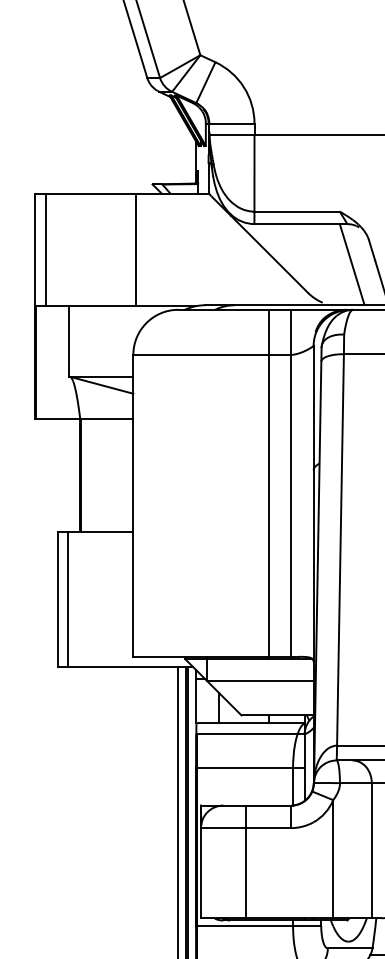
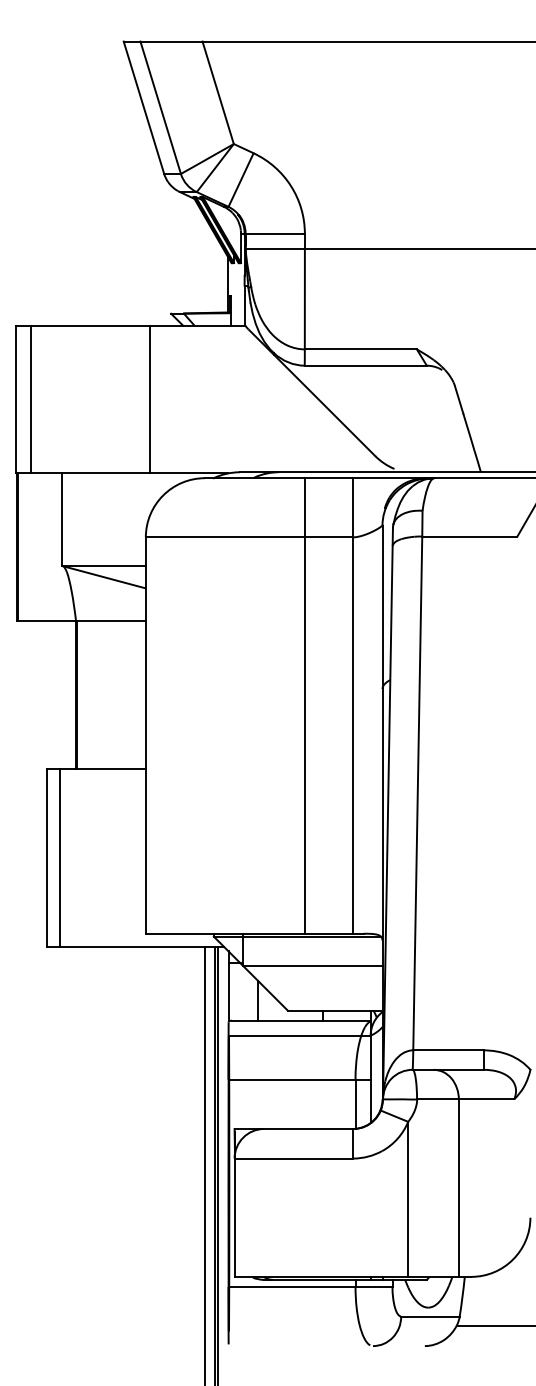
line: (351, 263) -> (432, 417), removed
line: (268, 482) -> (305, 705), moved
line: (245, 861) -> (293, 1202), removed

